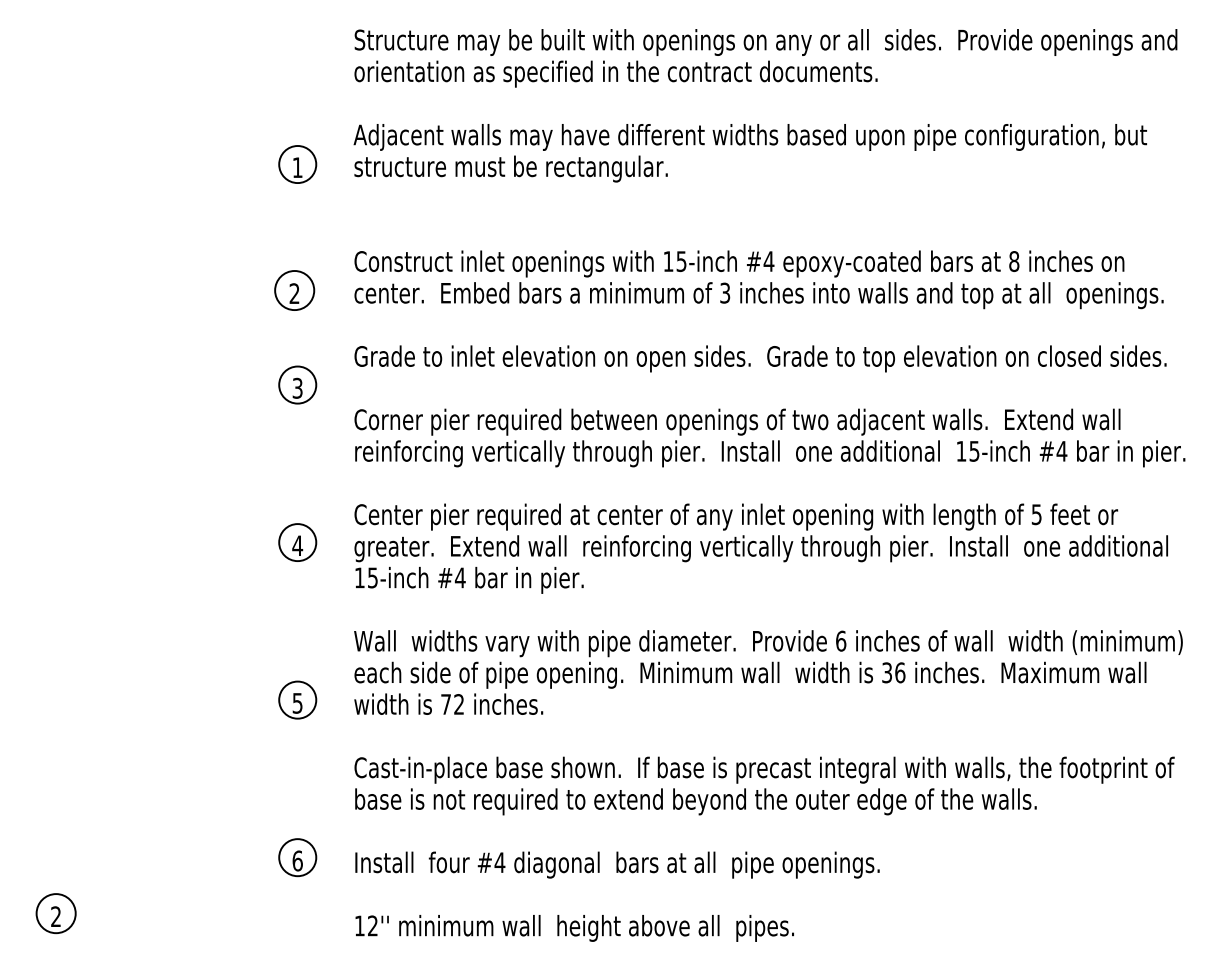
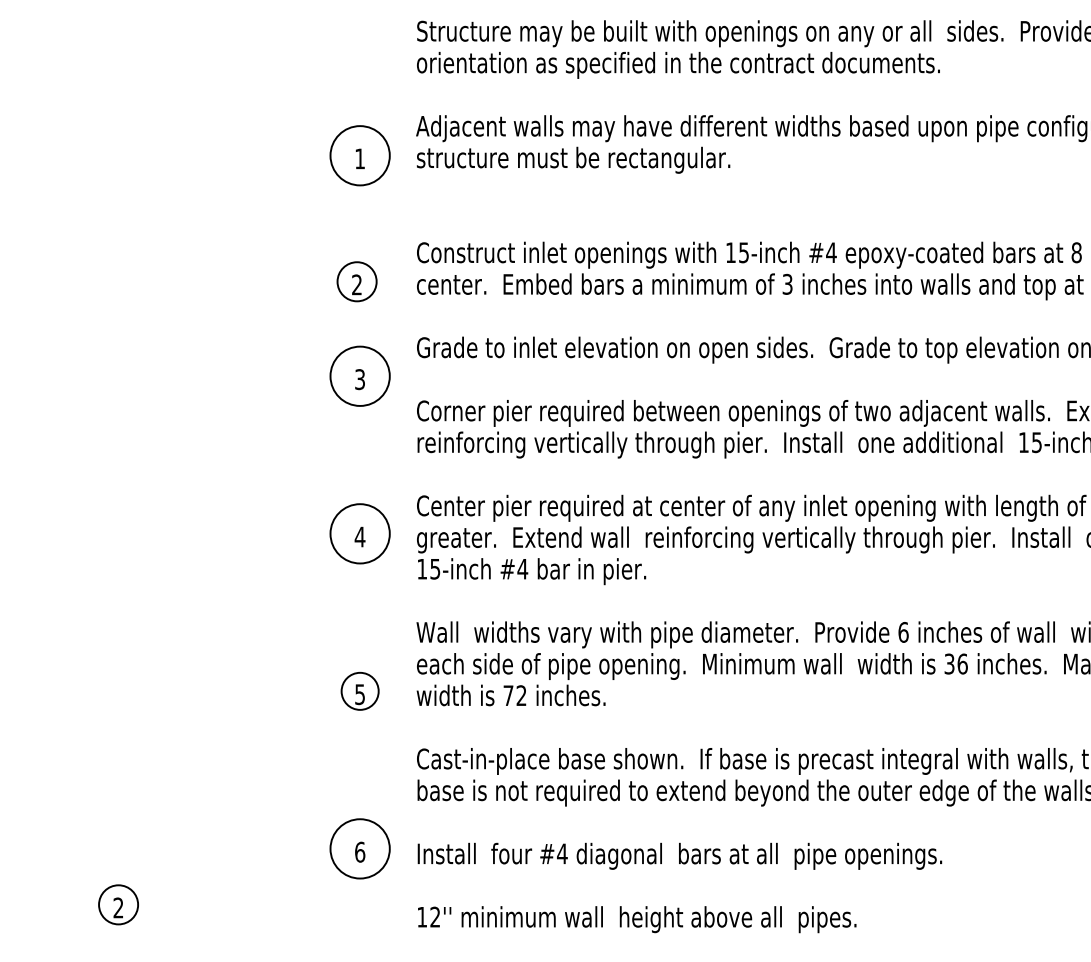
circle: (297, 164) -> (359, 155), size x1.6
circle: (297, 384) -> (359, 375), size x1.6
circle: (297, 542) -> (359, 533), size x1.6
circle: (297, 857) -> (359, 848), size x1.6

